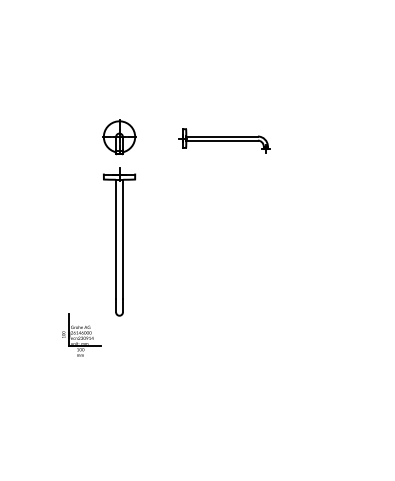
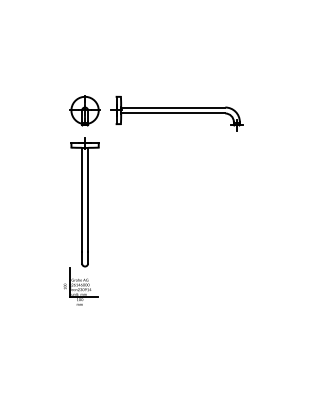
part: (224, 140) -> (176, 113), size x1.67
part: (81, 334) -> (80, 286), moved

